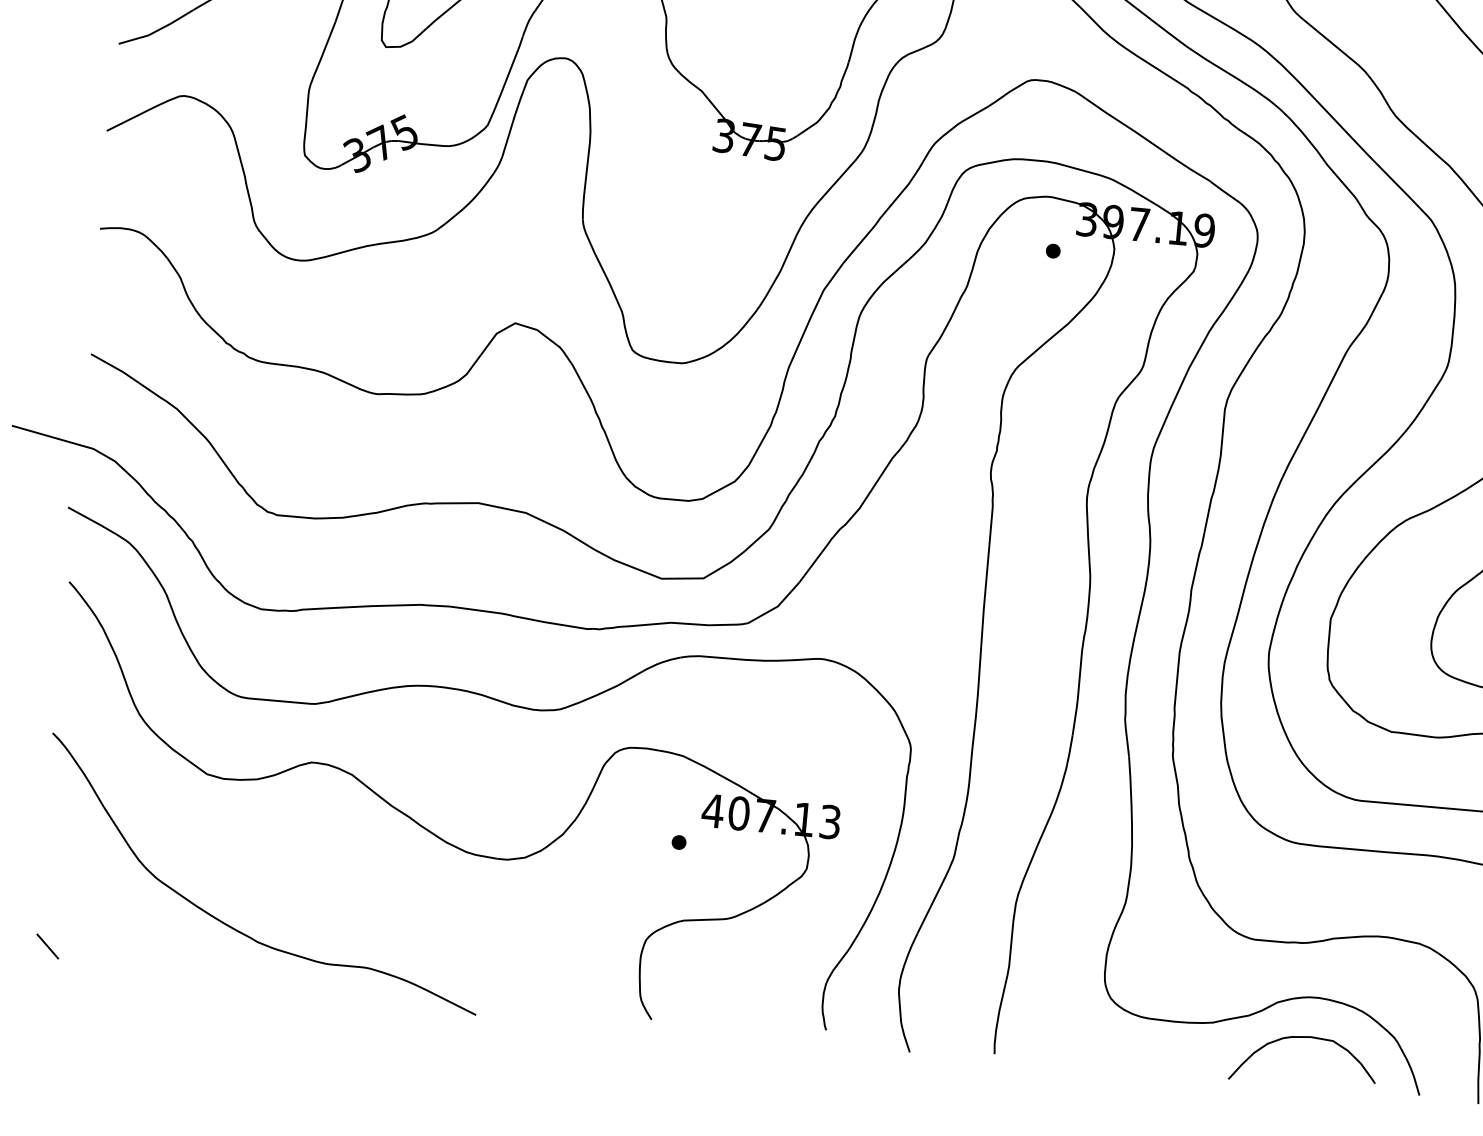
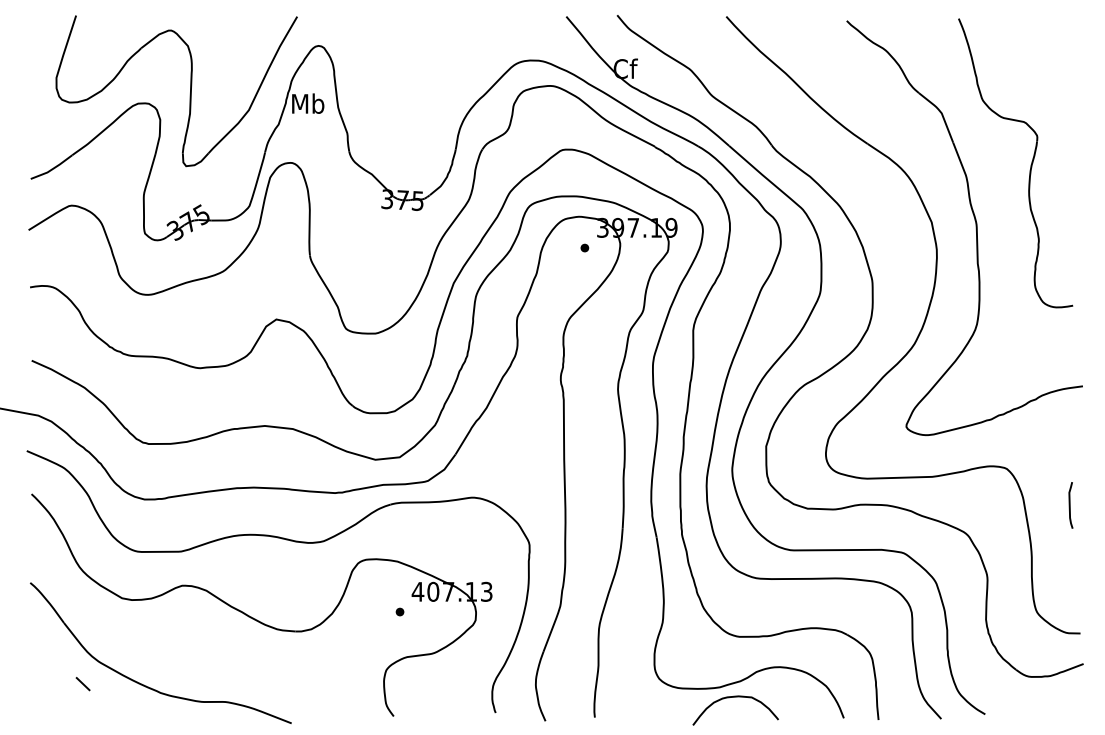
line: (46, 947) -> (82, 684), moved
curve: (1305, 1038) -> (735, 697), moved

